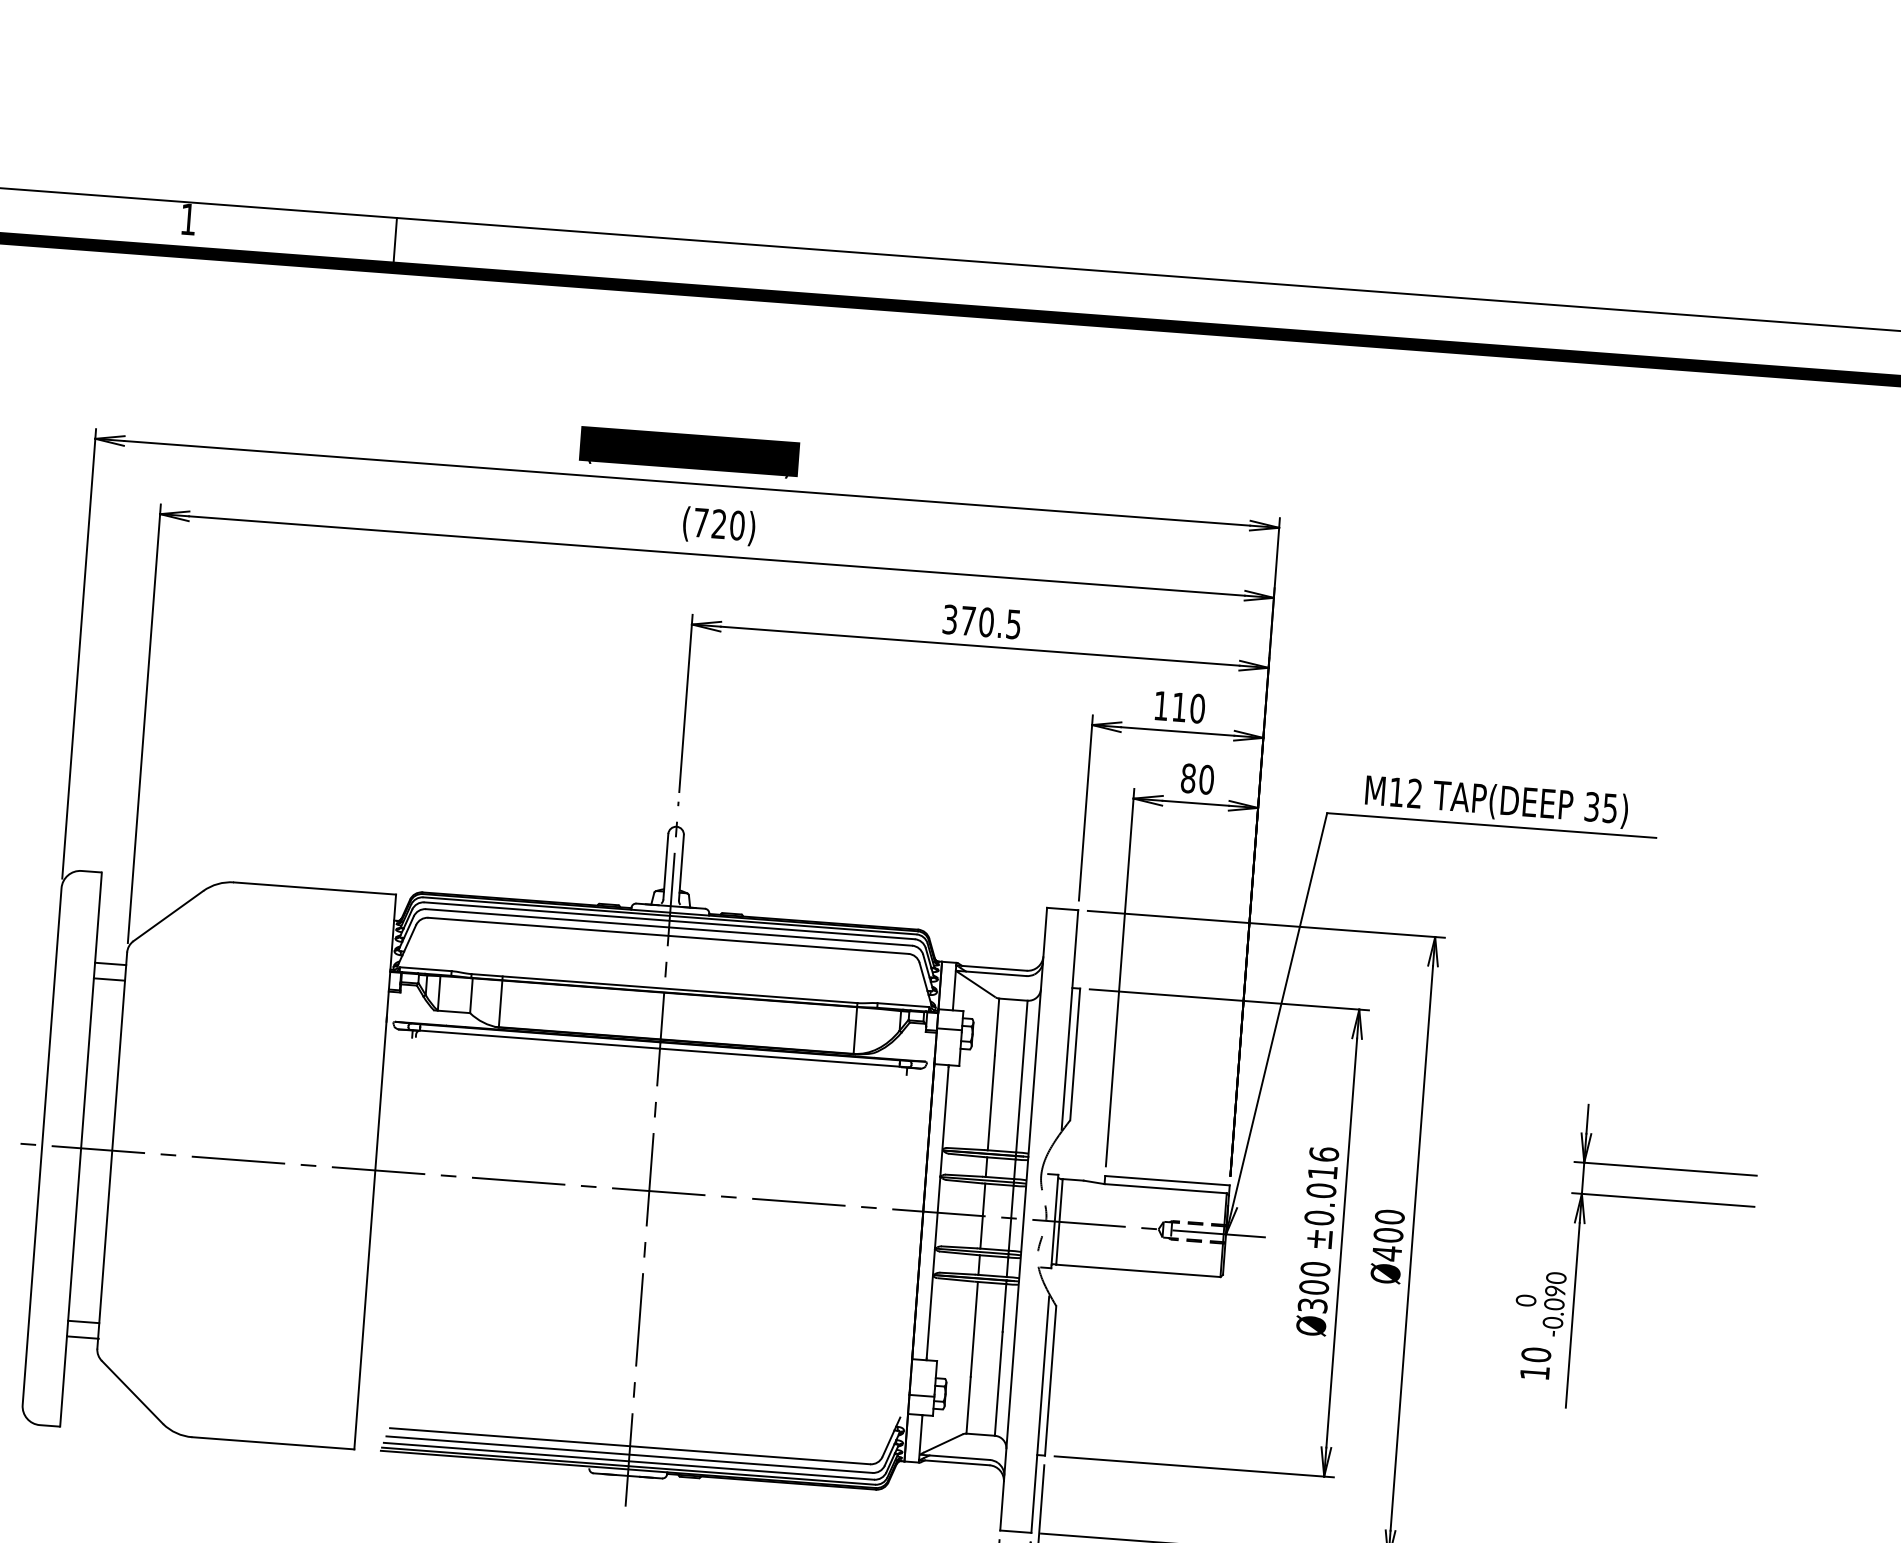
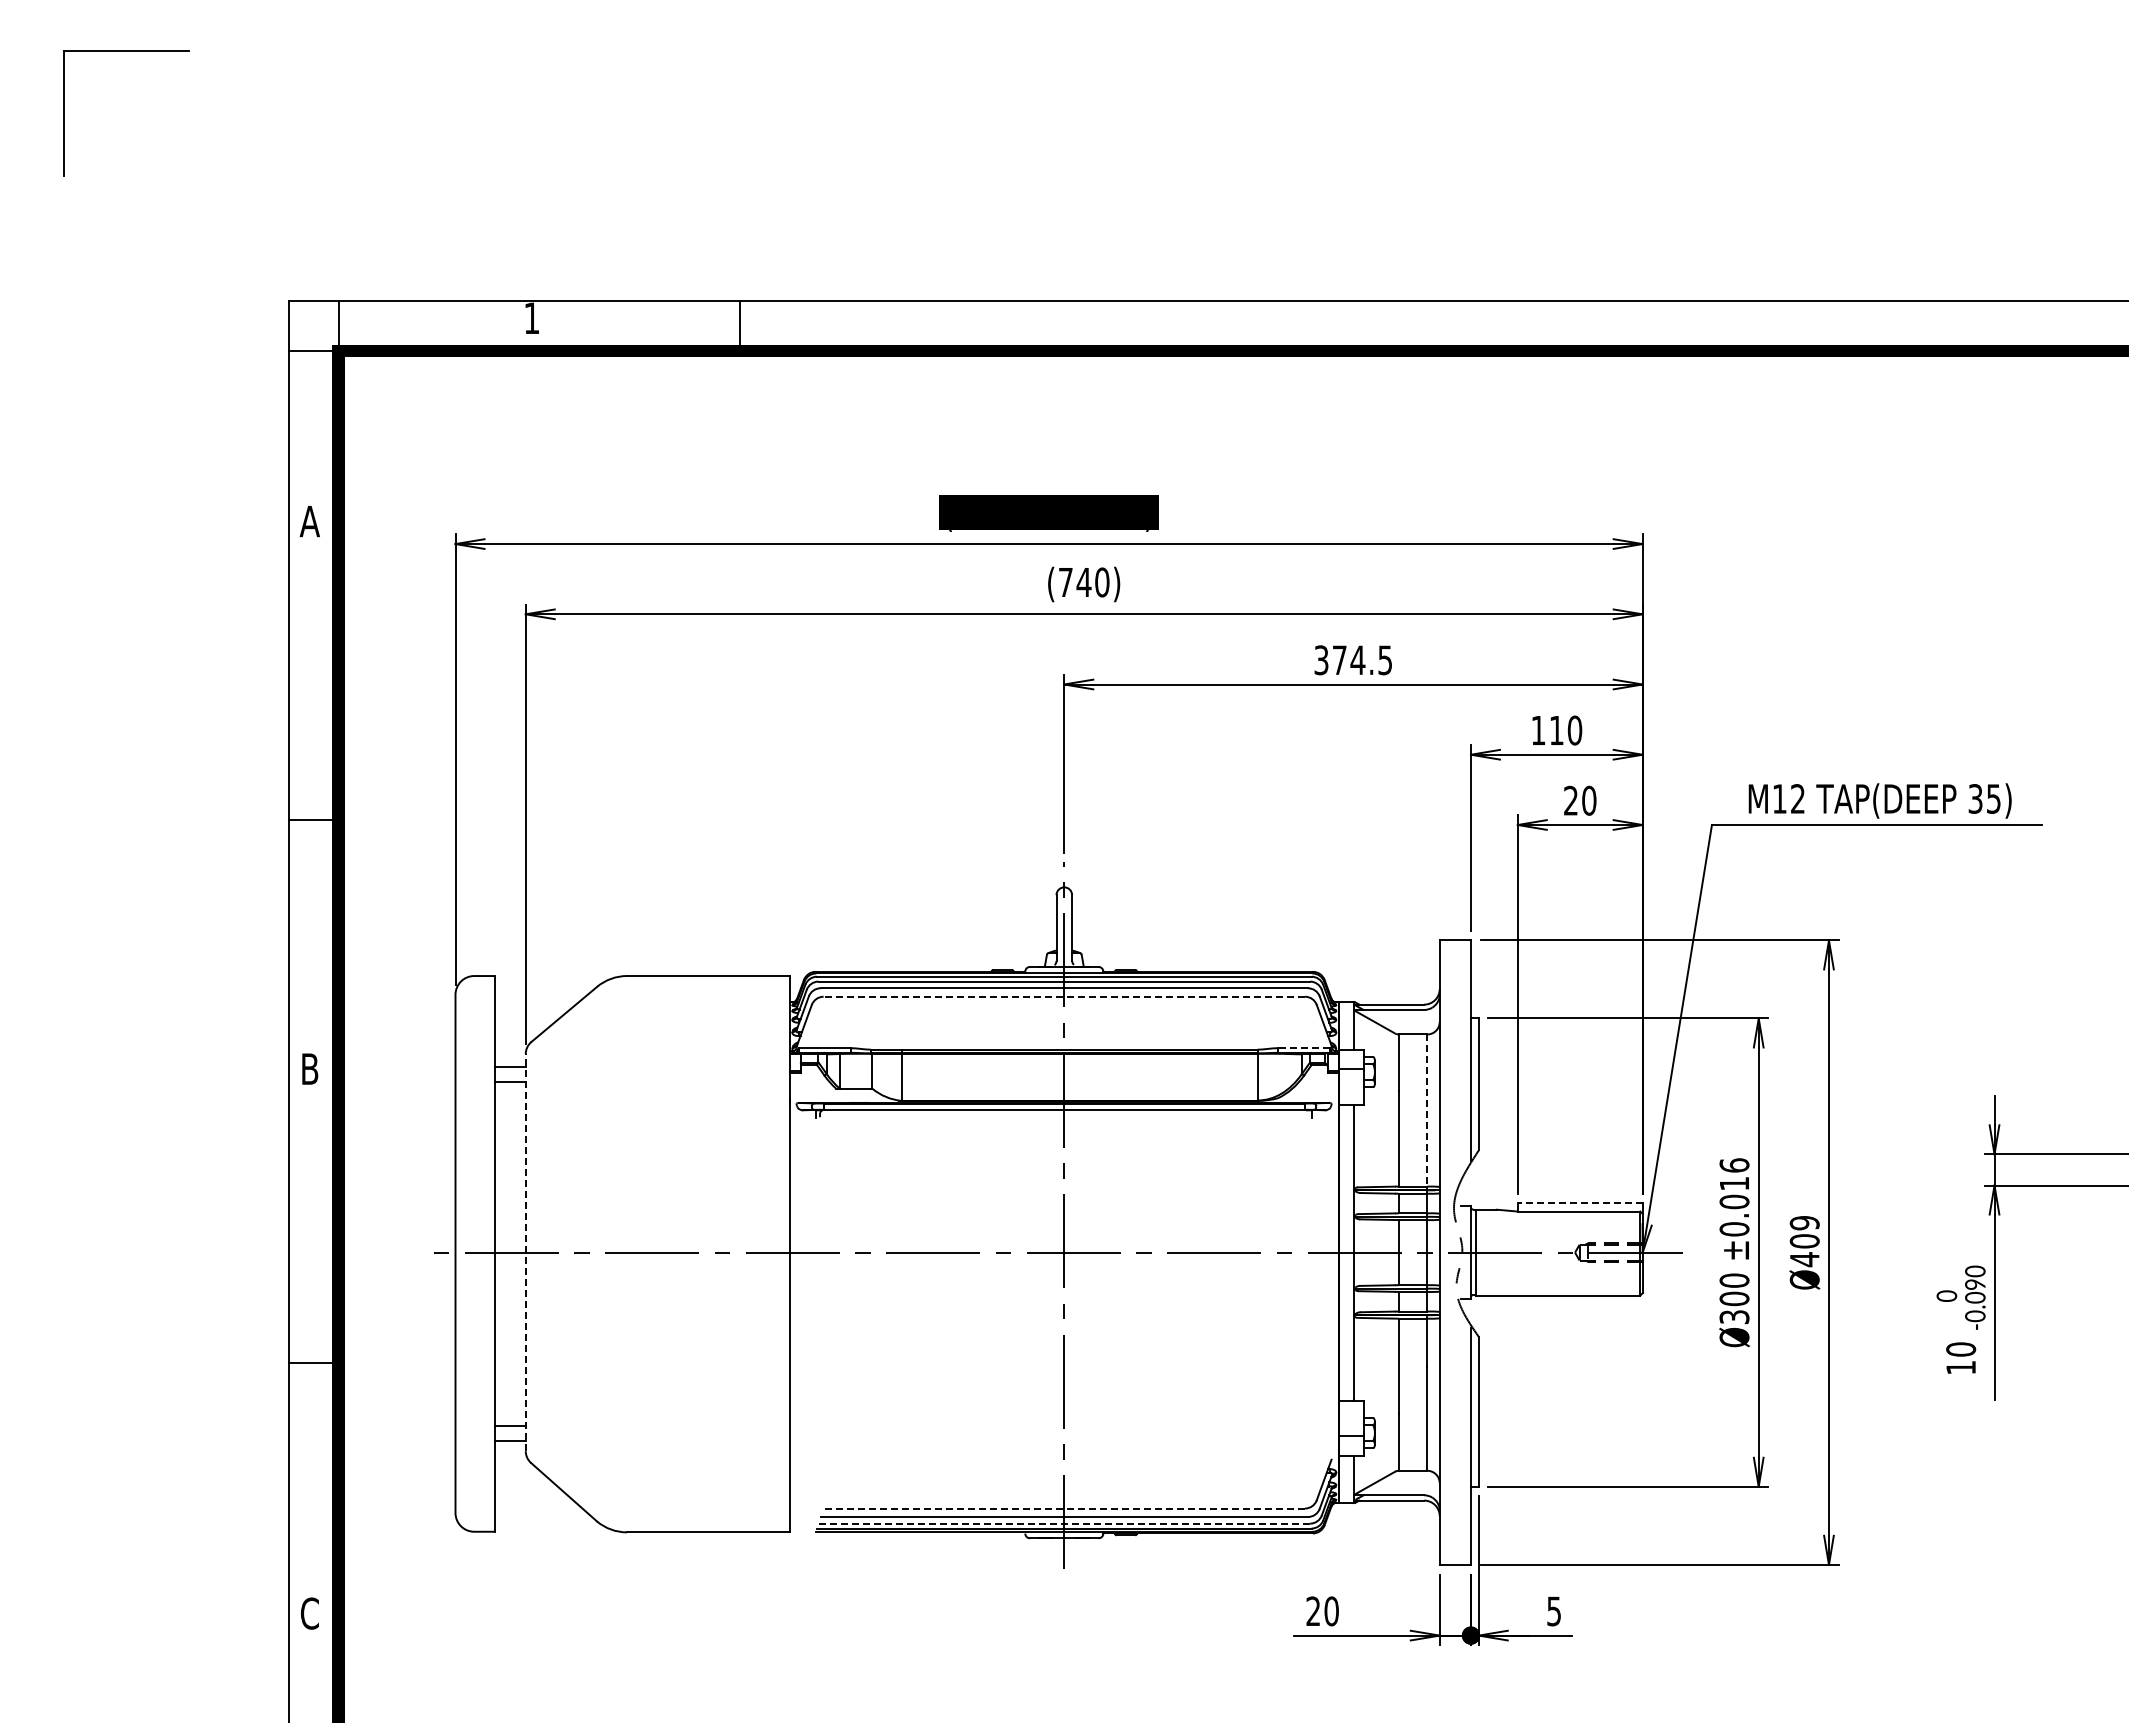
text: (718, 523) -> (1083, 581), (720) -> (740)
text: (986, 622) -> (1357, 660), 370.5 -> 374.5
text: (1188, 778) -> (1571, 800), 80 -> 20
line: (668, 935) -> (1064, 996), solid -> dashed
line: (903, 1005) -> (1303, 1048), solid -> dashed
line: (1022, 1077) -> (1427, 1111), solid -> dashed
line: (112, 1150) -> (525, 1252), solid -> dashed
line: (1166, 1180) -> (1579, 1203), solid -> dashed
text: (1389, 1217) -> (1804, 1223), Ø400 -> Ø409
line: (630, 1446) -> (1064, 1508), solid -> dashed
line: (629, 1461) -> (1064, 1523), solid -> dashed

